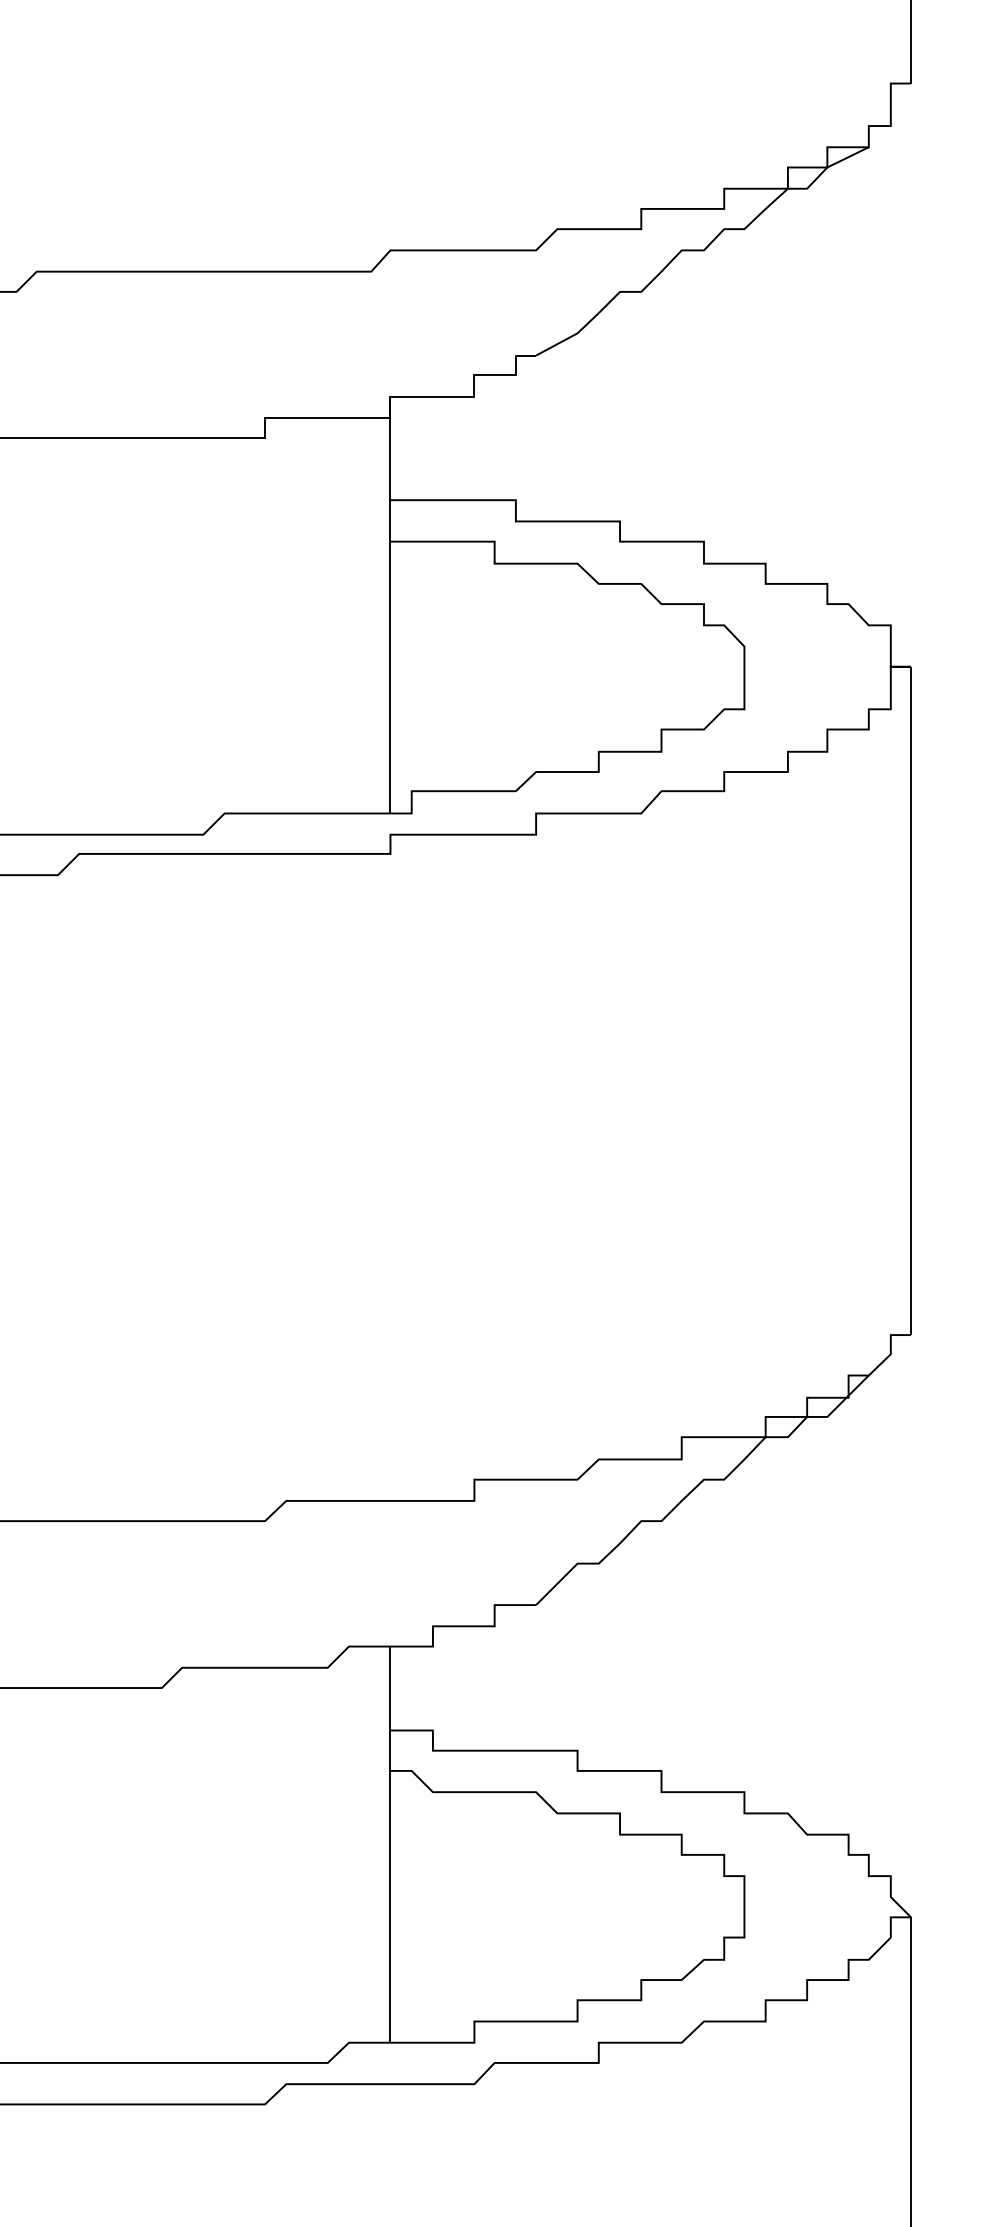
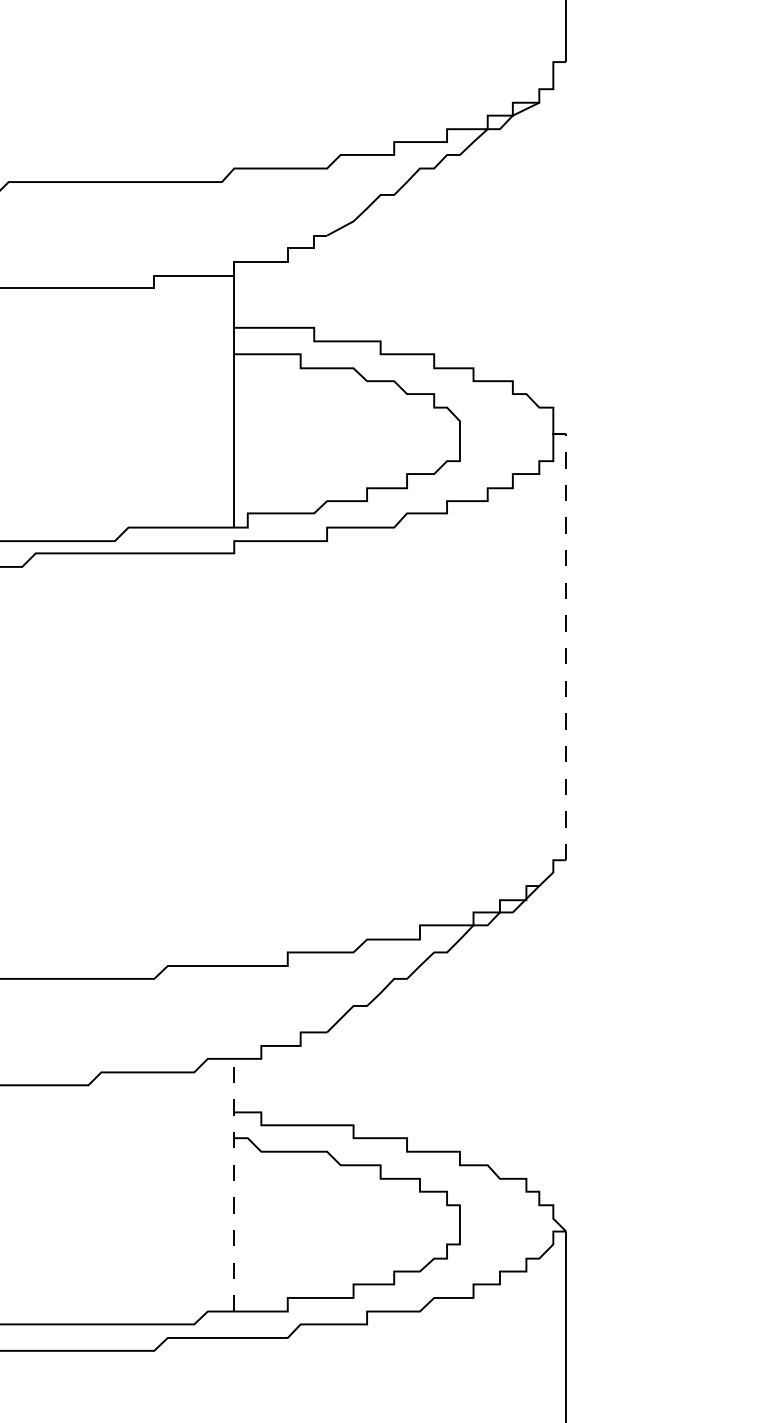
line: (911, 999) -> (566, 646), solid -> dashed
line: (390, 1843) -> (234, 1184), solid -> dashed

